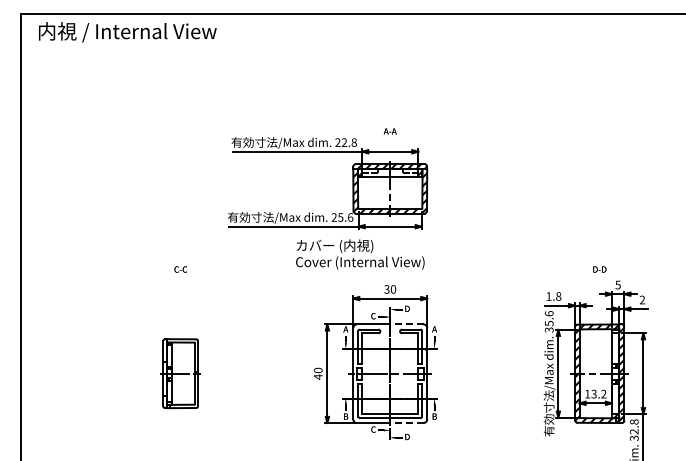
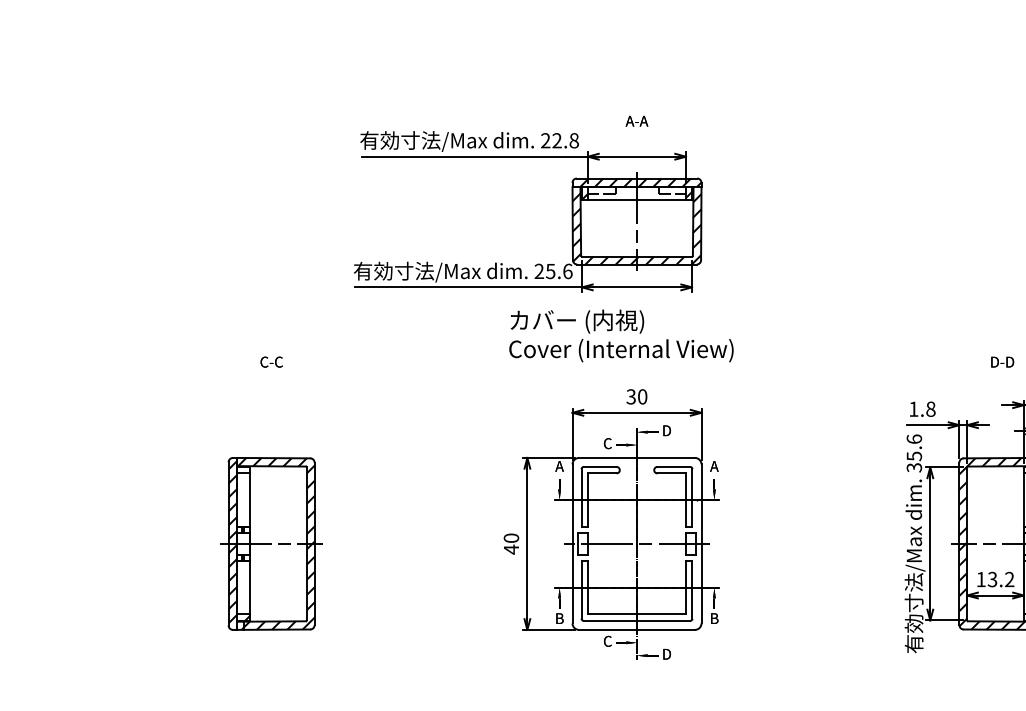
text: (360, 254) -> (621, 335), moved
line: (406, 324) -> (665, 458), dashed -> solid
part: (180, 373) -> (271, 543), size x1.43
line: (406, 423) -> (665, 630), dashed -> solid

